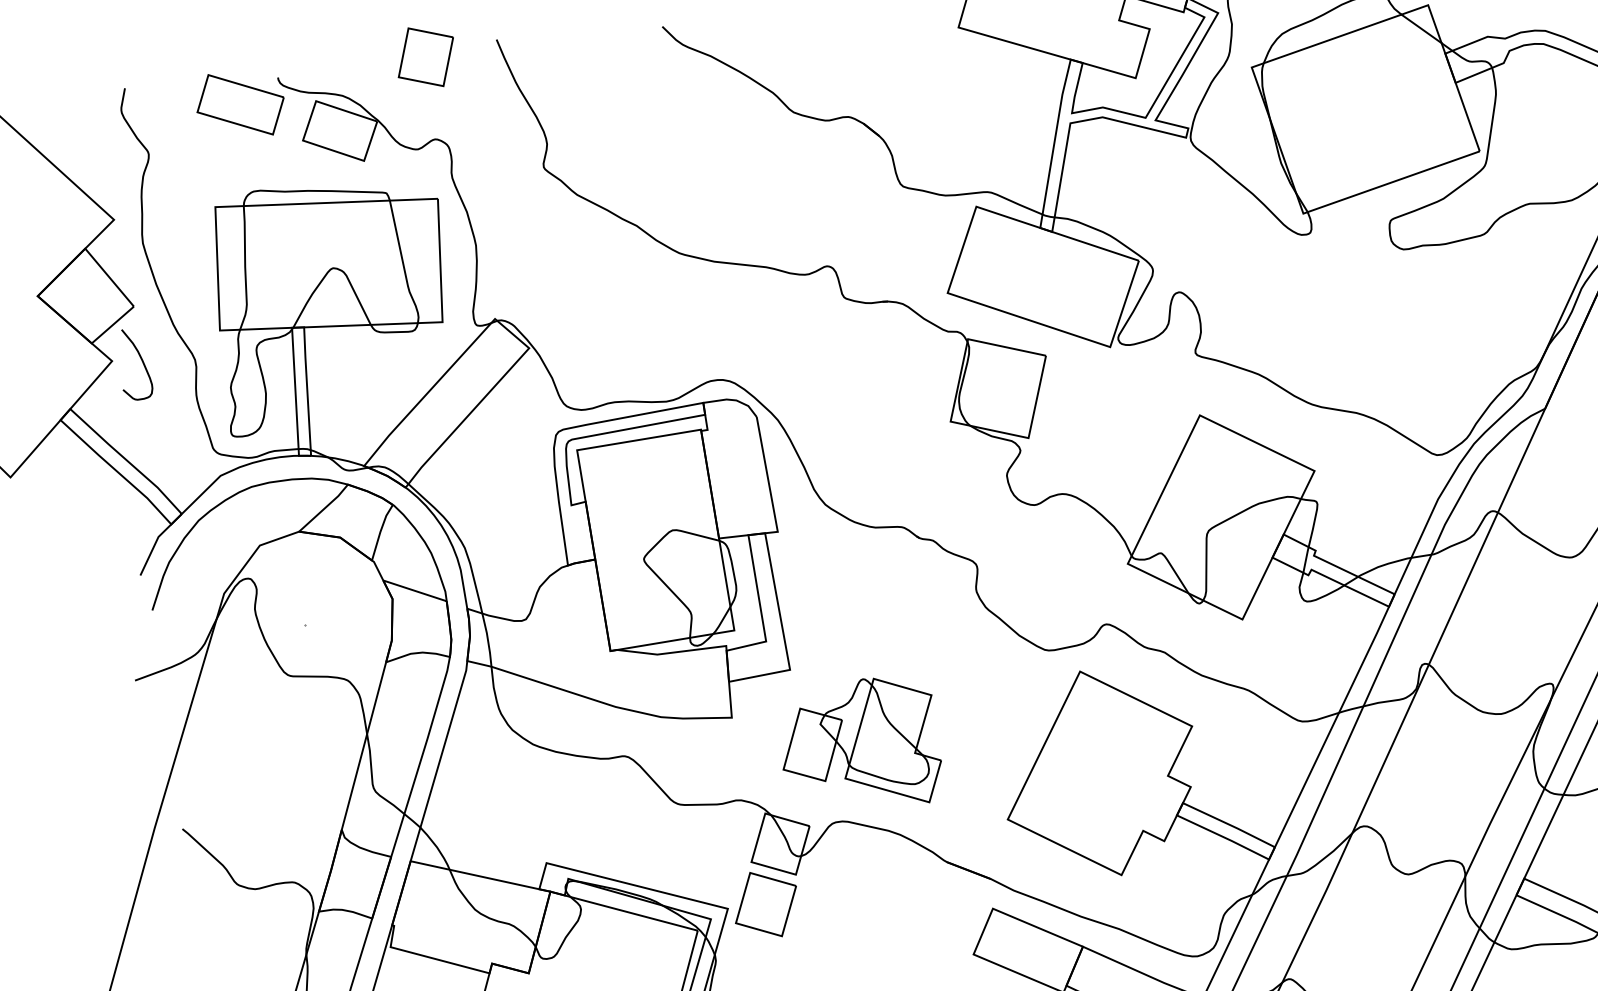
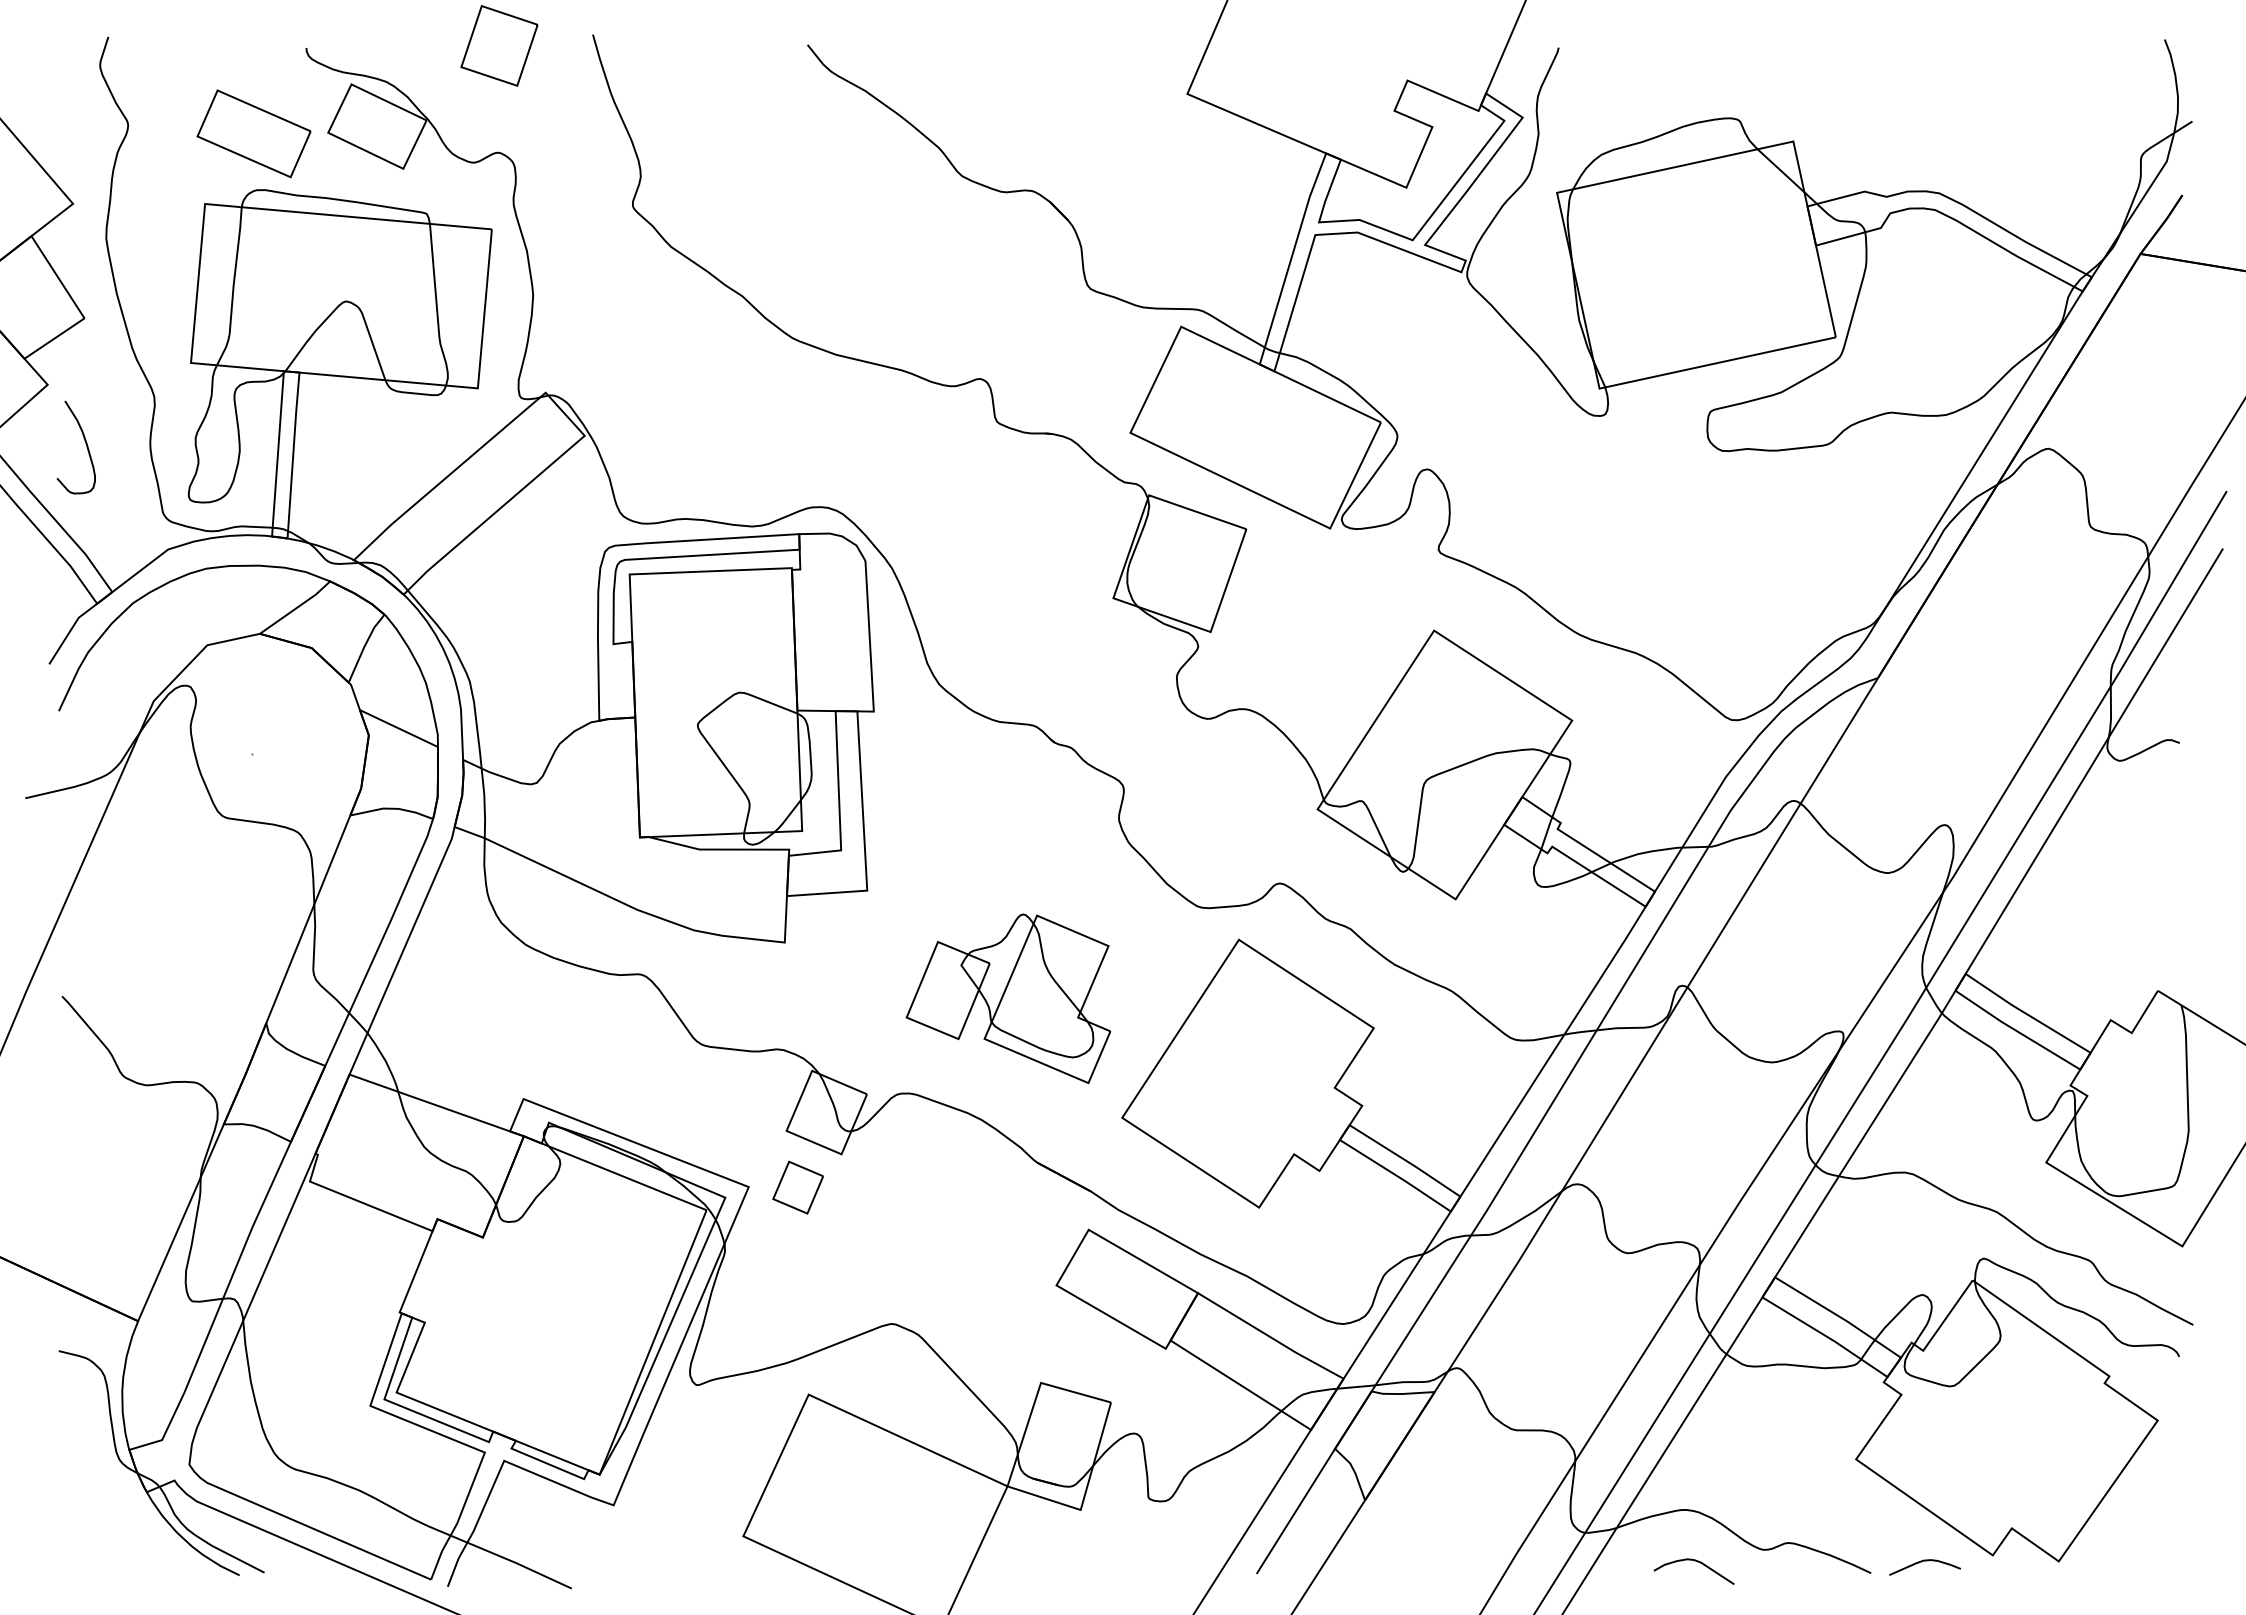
part: (240, 104) -> (253, 133), moved
curve: (141, 361) -> (85, 444), moved
part: (859, 745) -> (1007, 998), moved
part: (765, 904) -> (797, 1187), size x0.6

